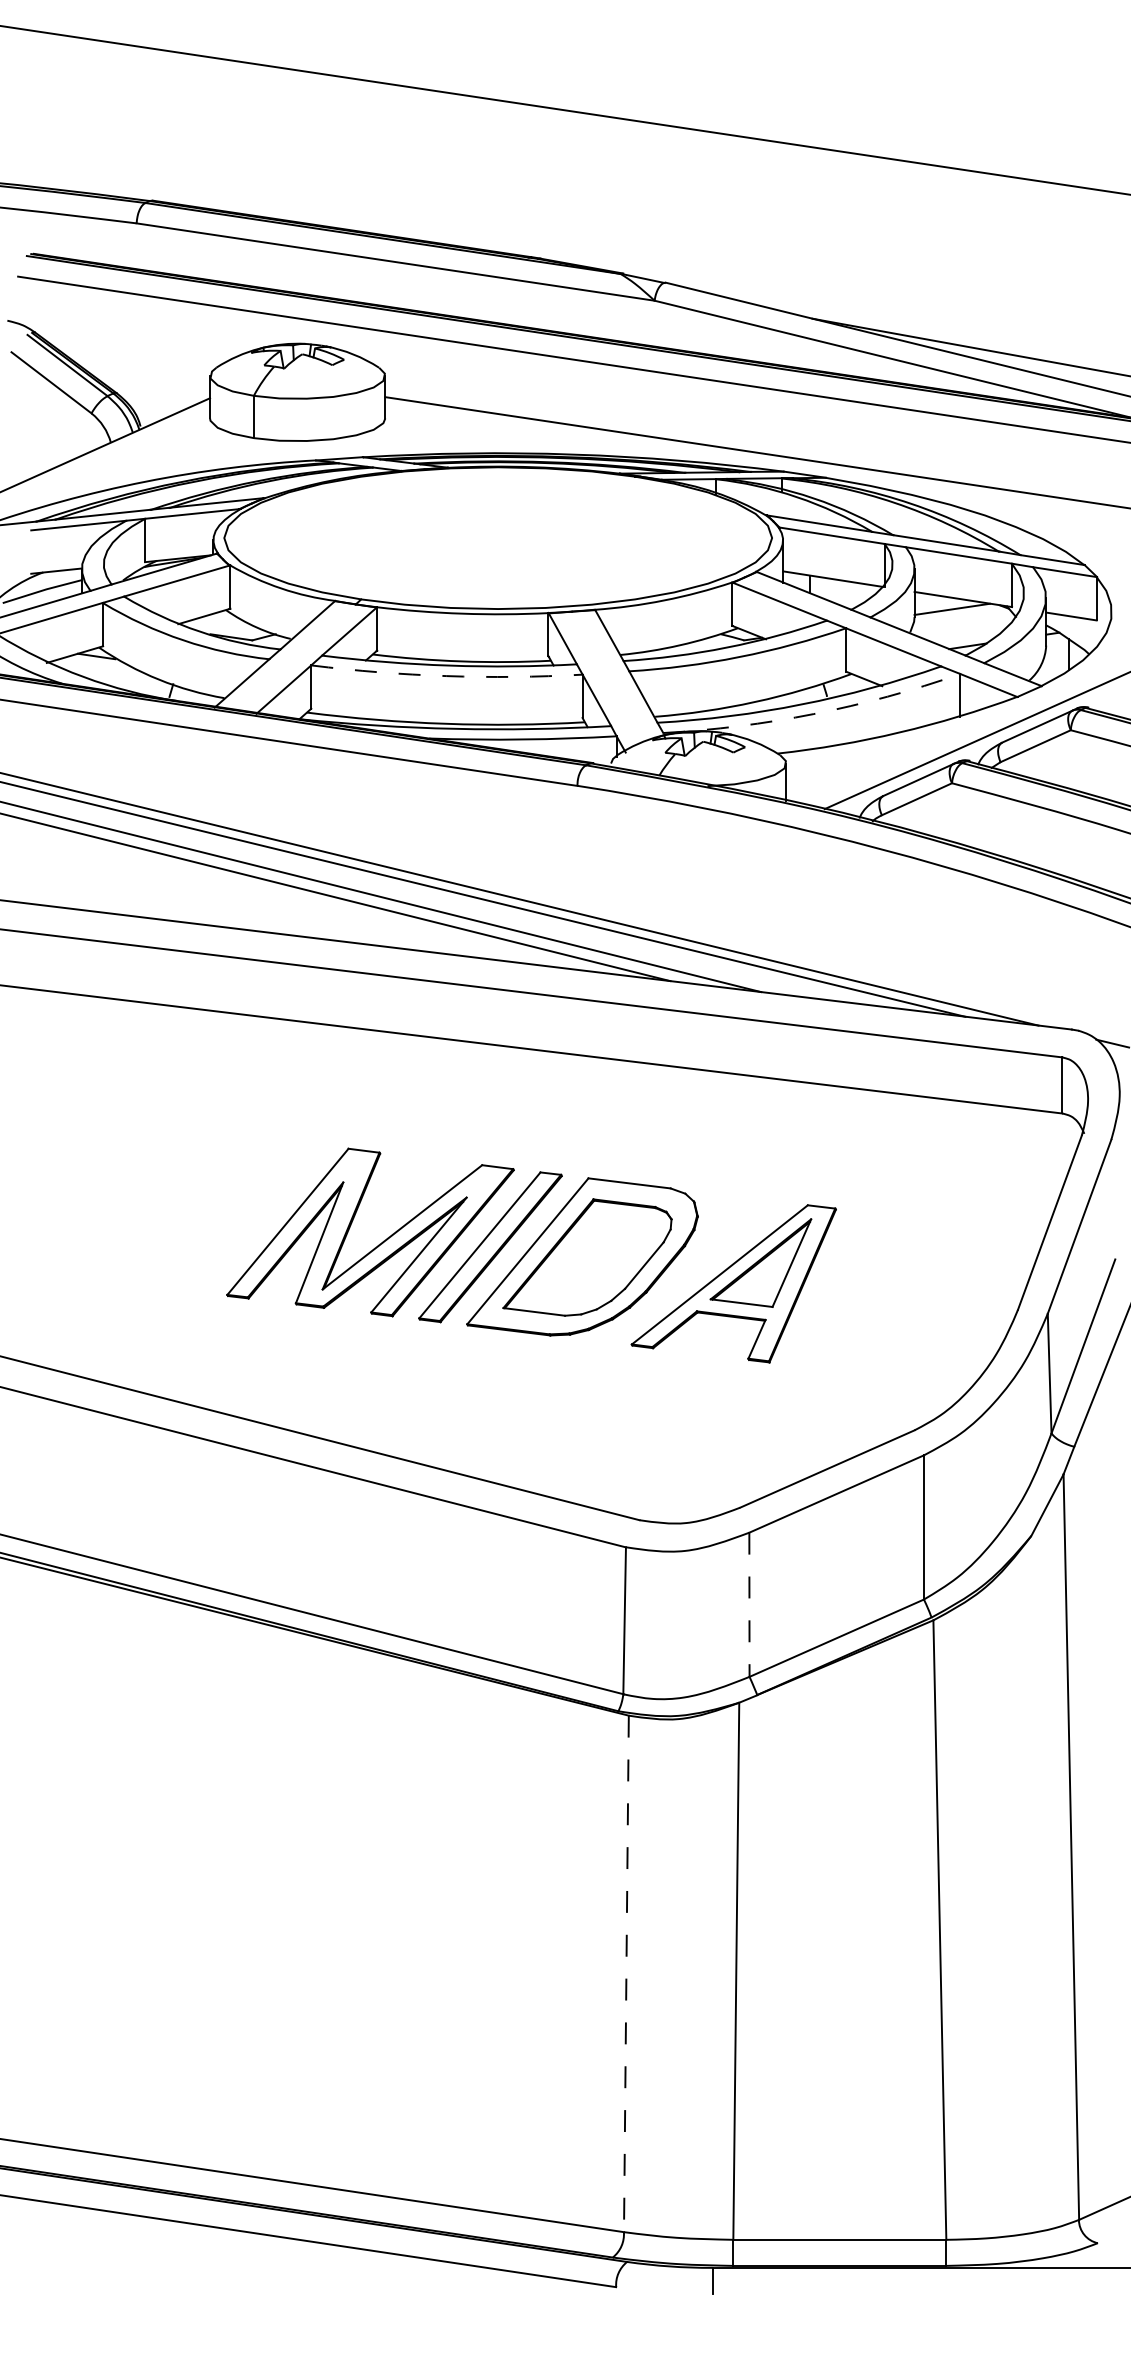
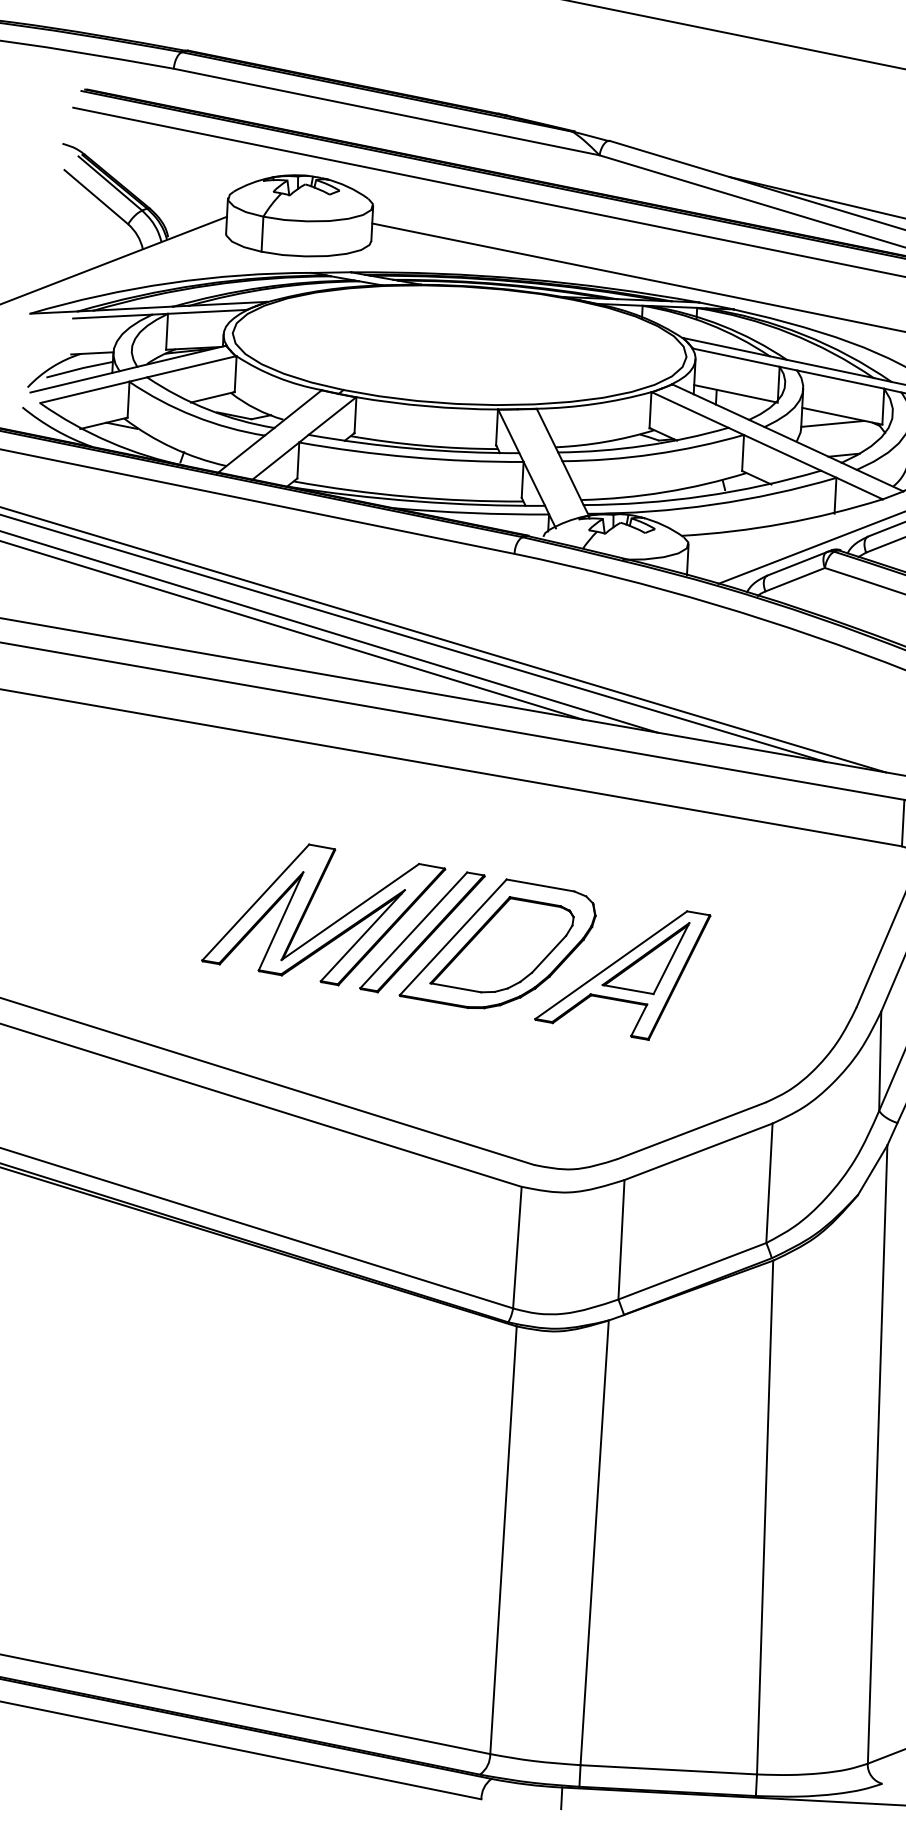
arc: (446, 676) -> (410, 457), dashed -> solid
arc: (813, 714) -> (713, 504), dashed -> solid
line: (749, 1605) -> (621, 1240), dashed -> solid
line: (626, 1974) -> (503, 1540), dashed -> solid

